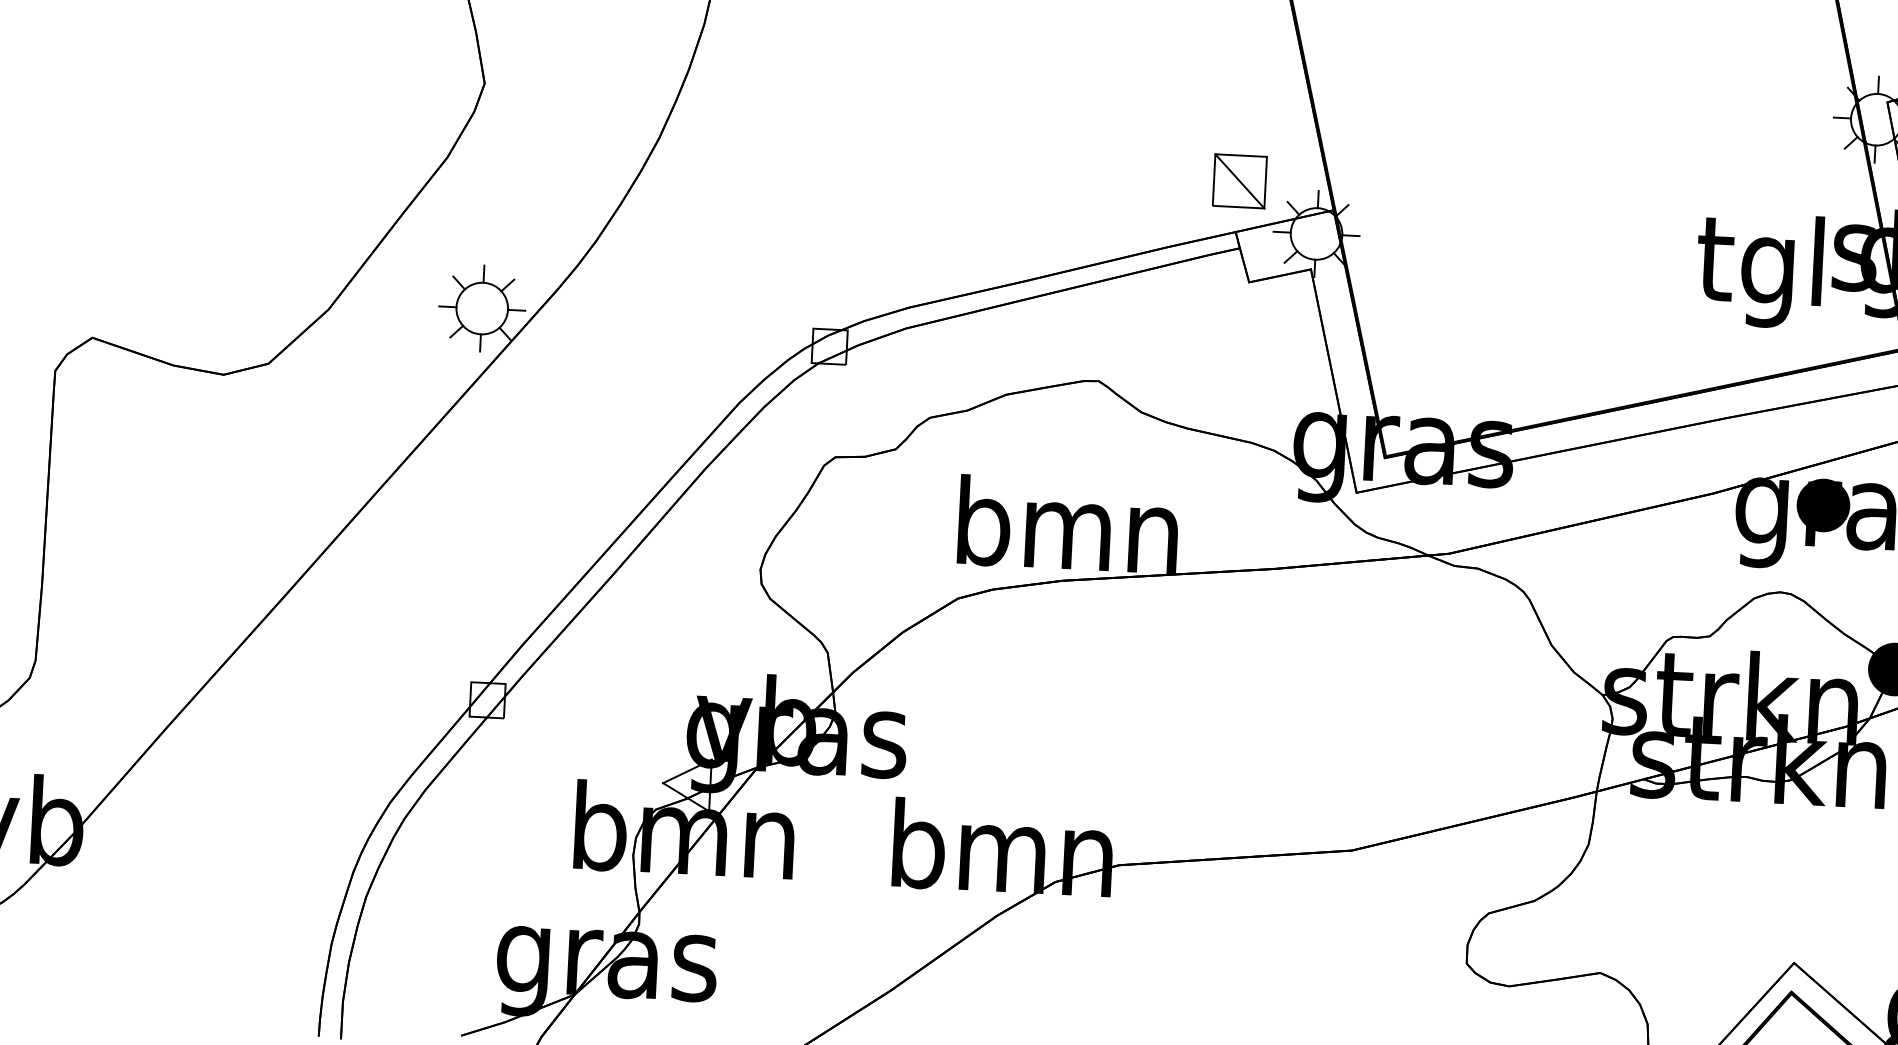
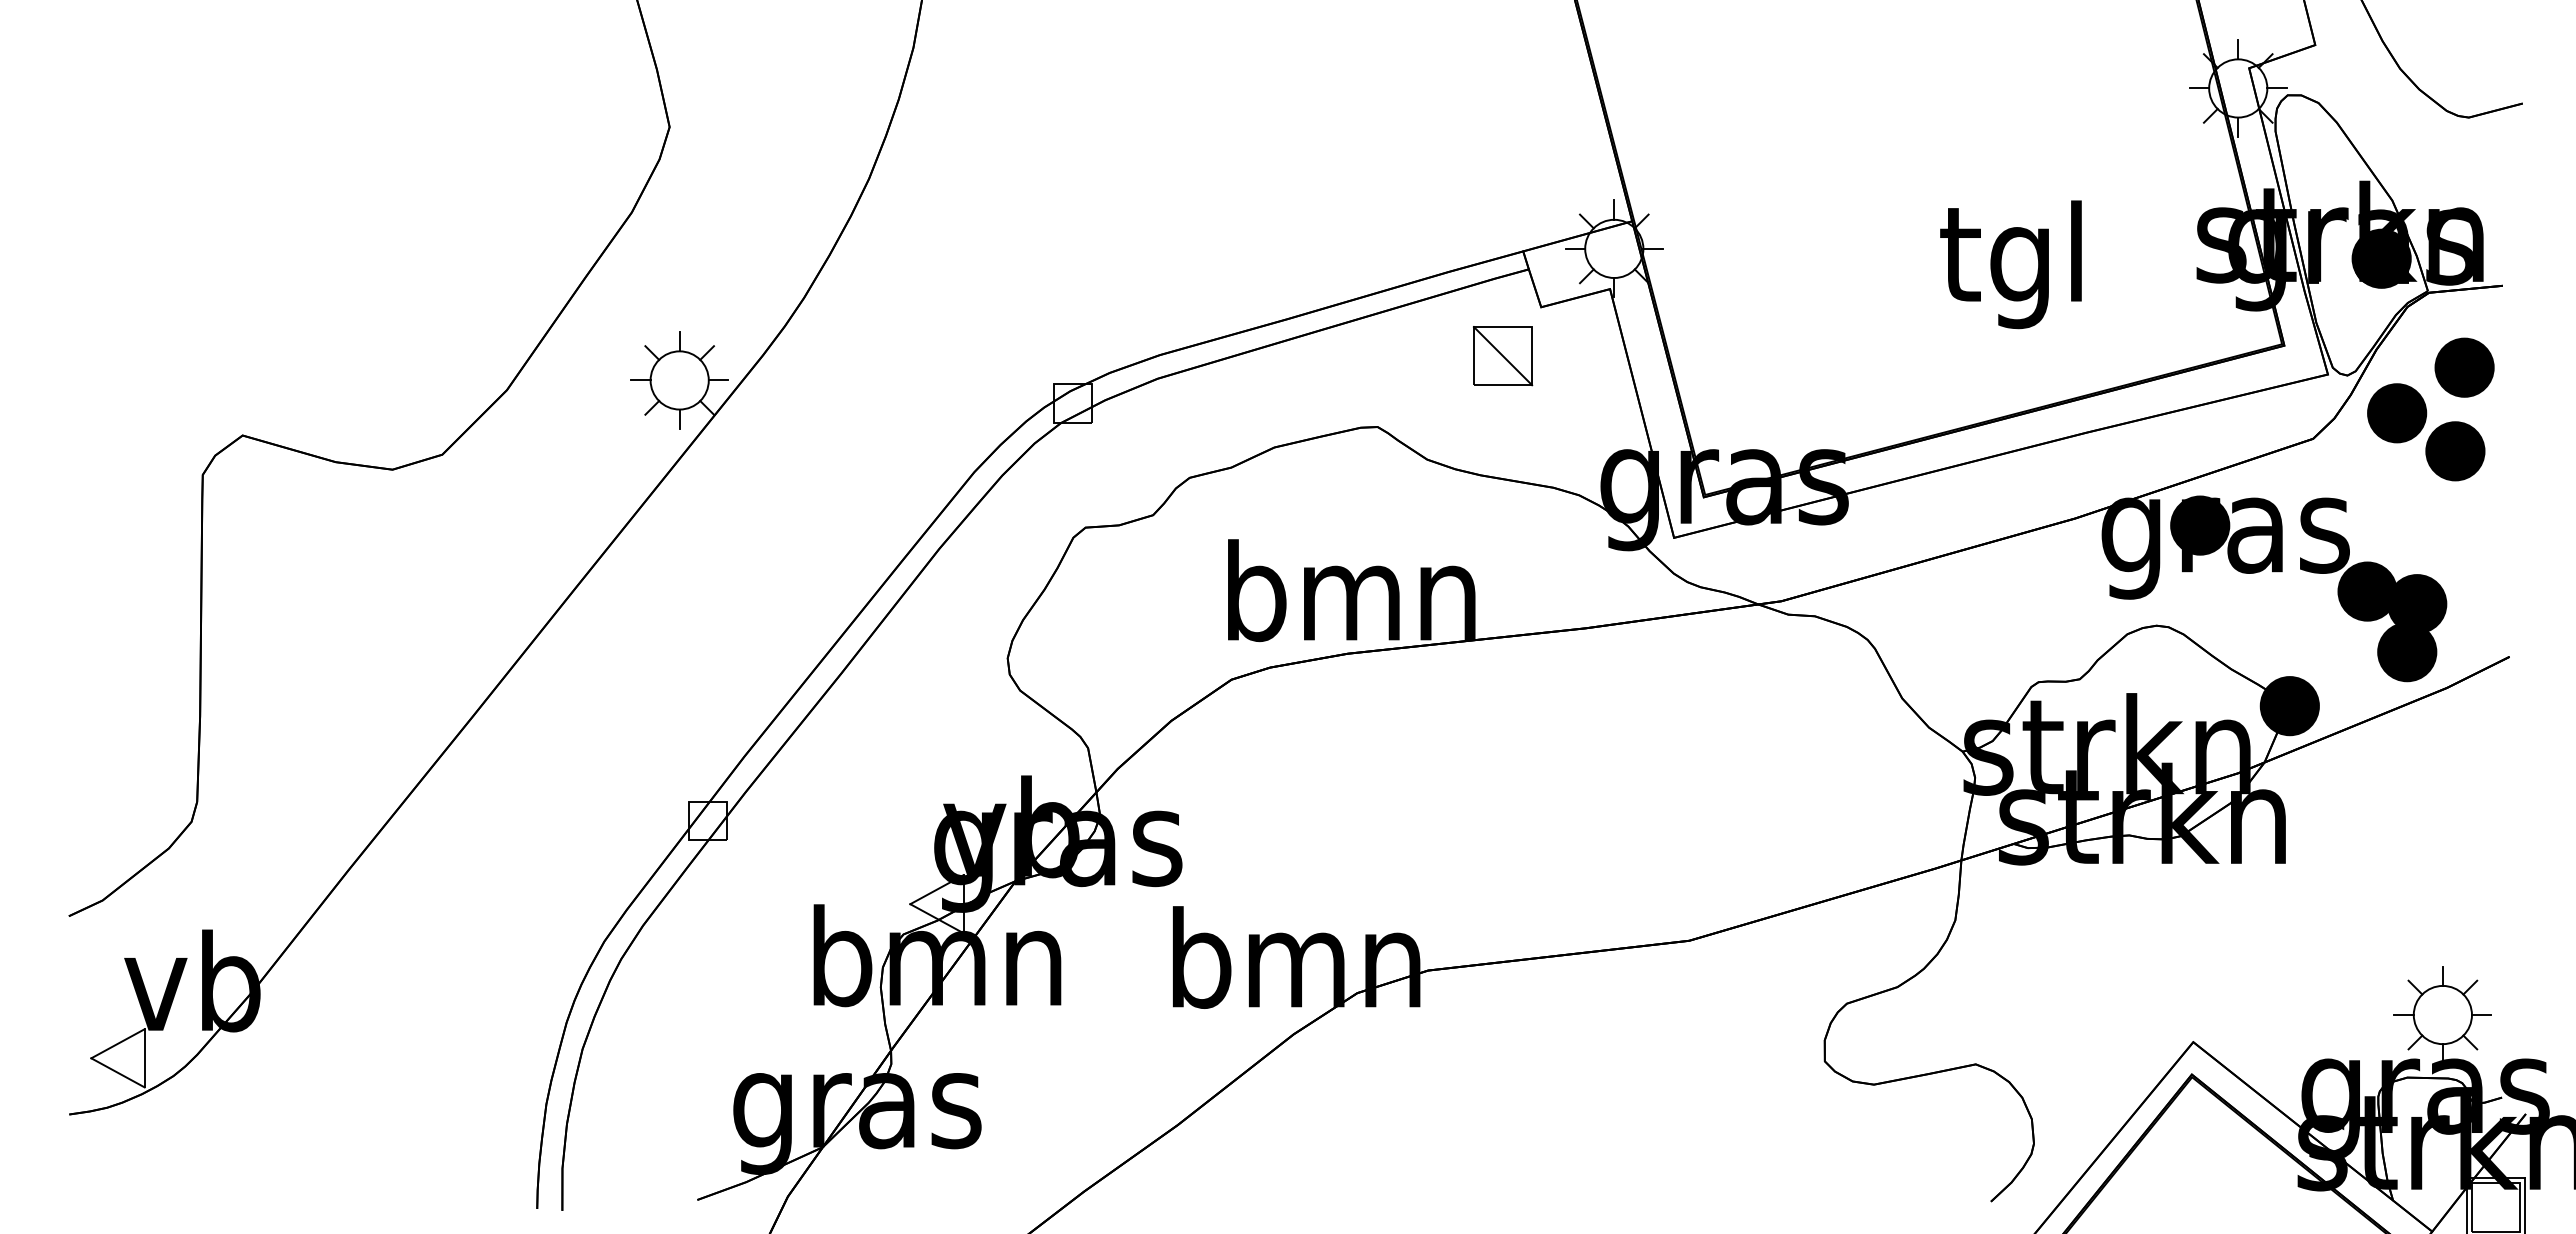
part: (1240, 181) -> (1503, 356), moved
text: (1759, 270) -> (2010, 264), moved

